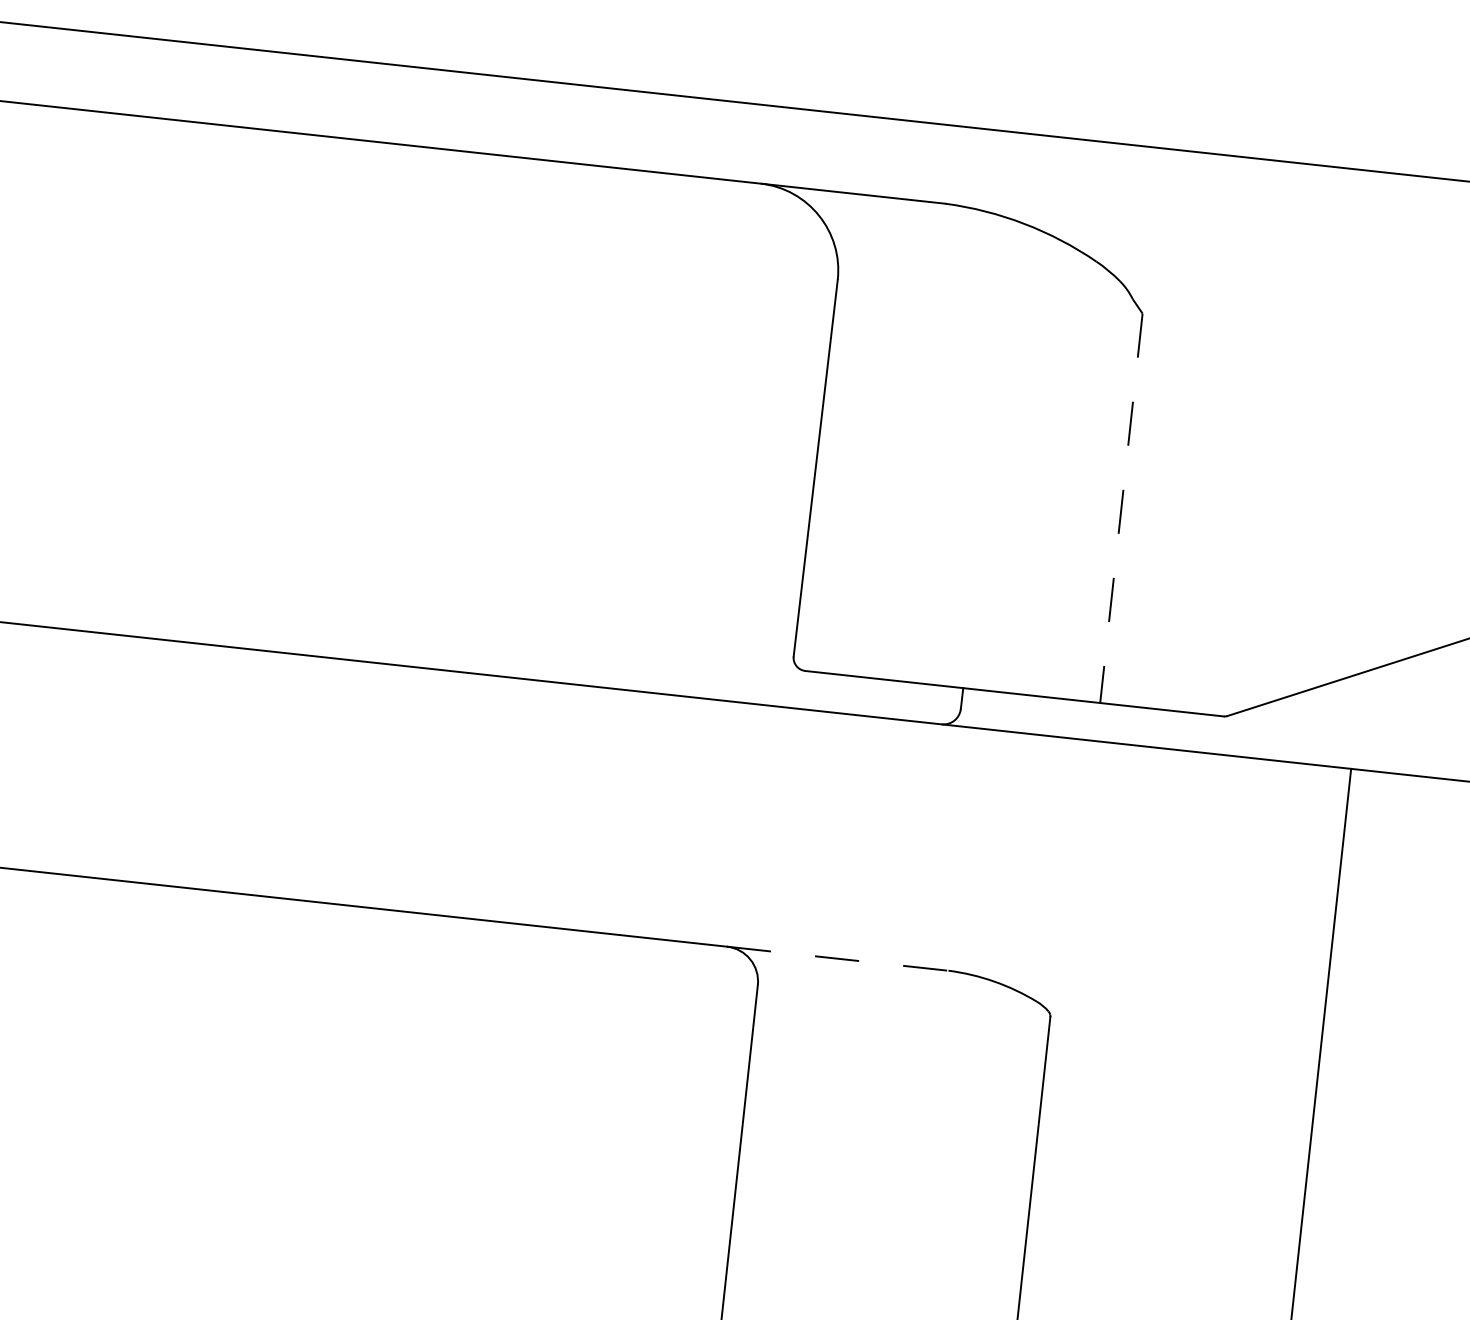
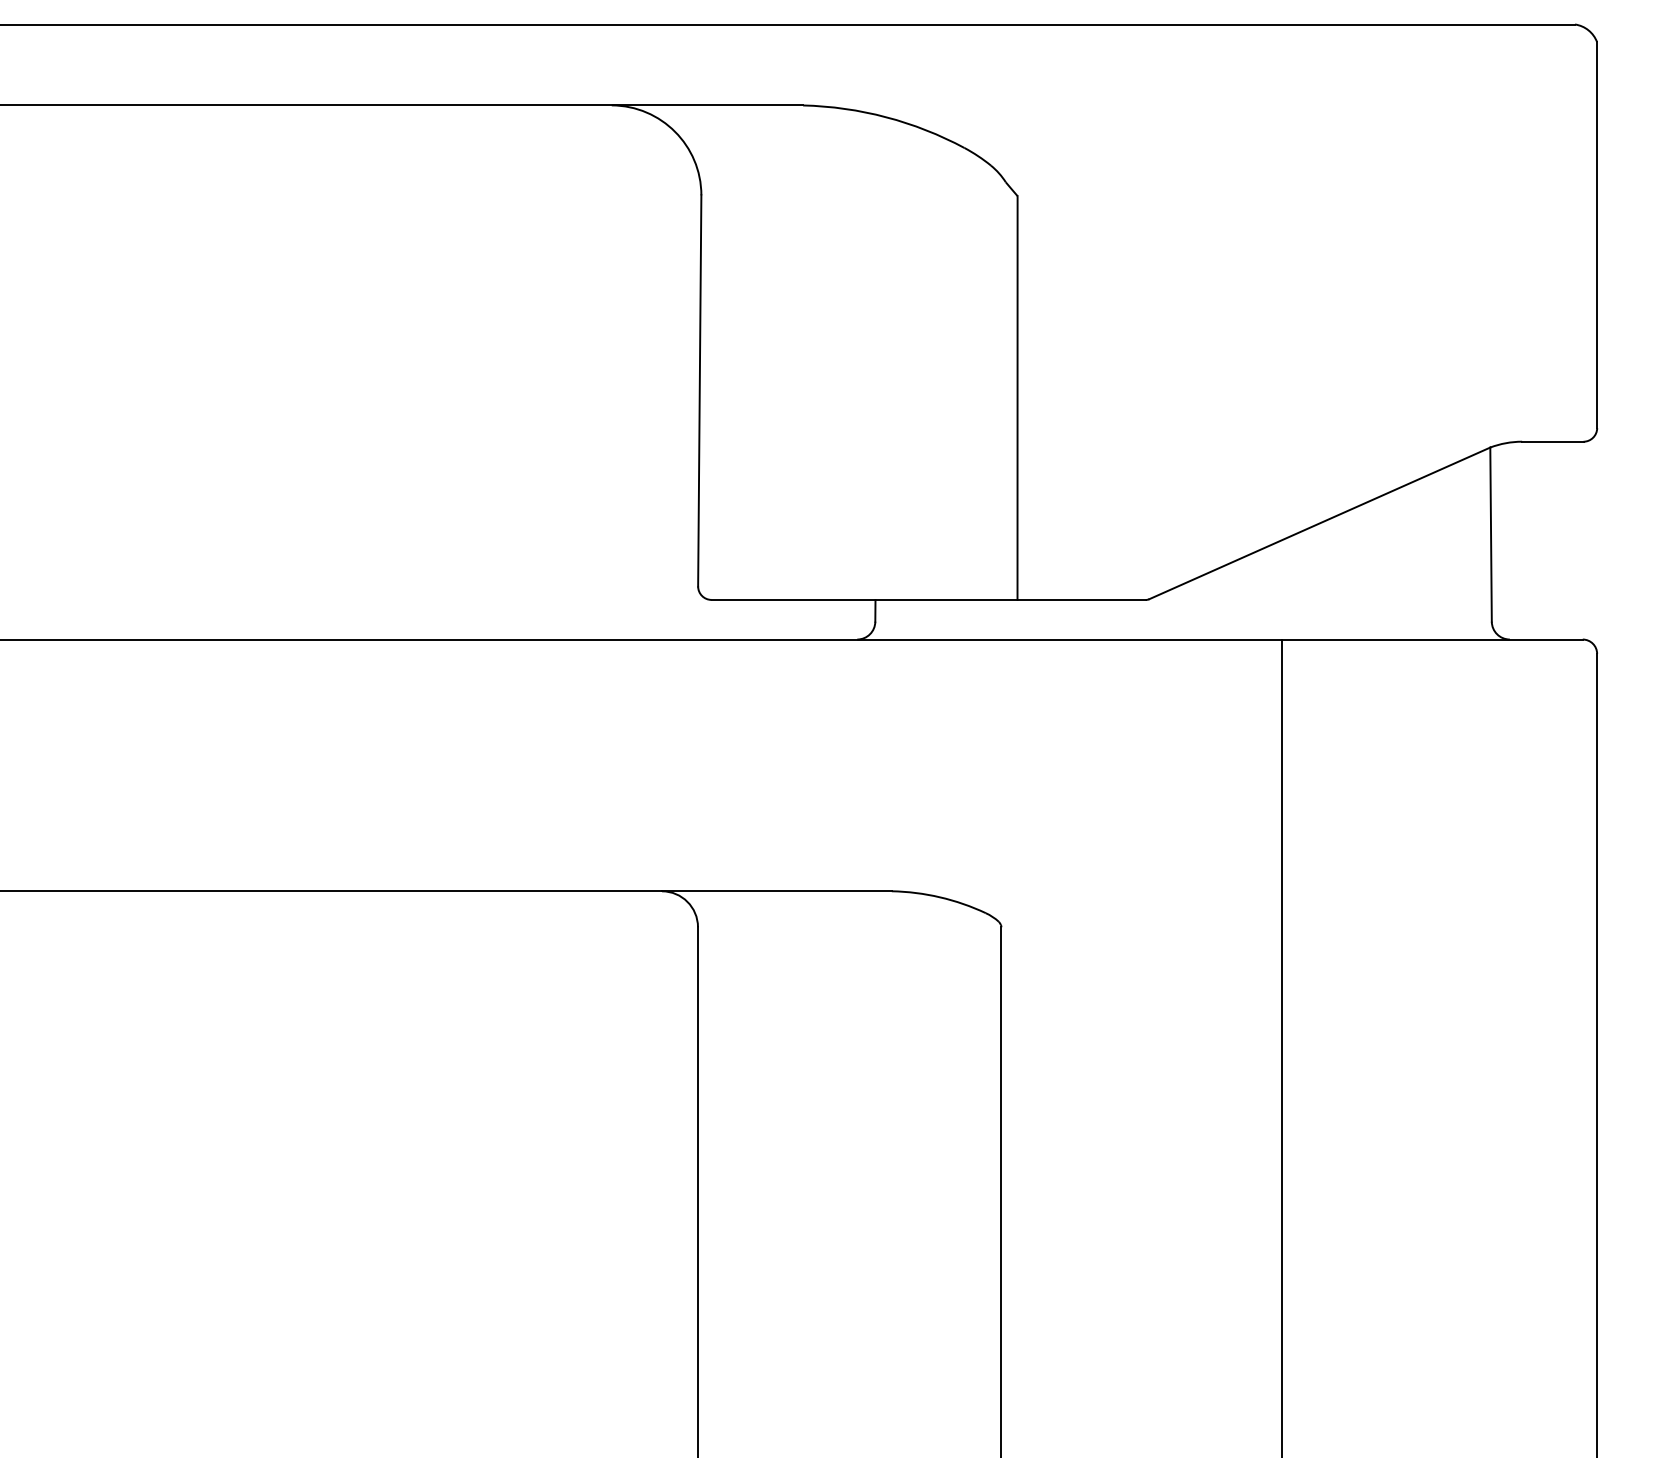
line: (1121, 508) -> (1017, 398), dashed -> solid
line: (837, 958) -> (776, 891), dashed -> solid

